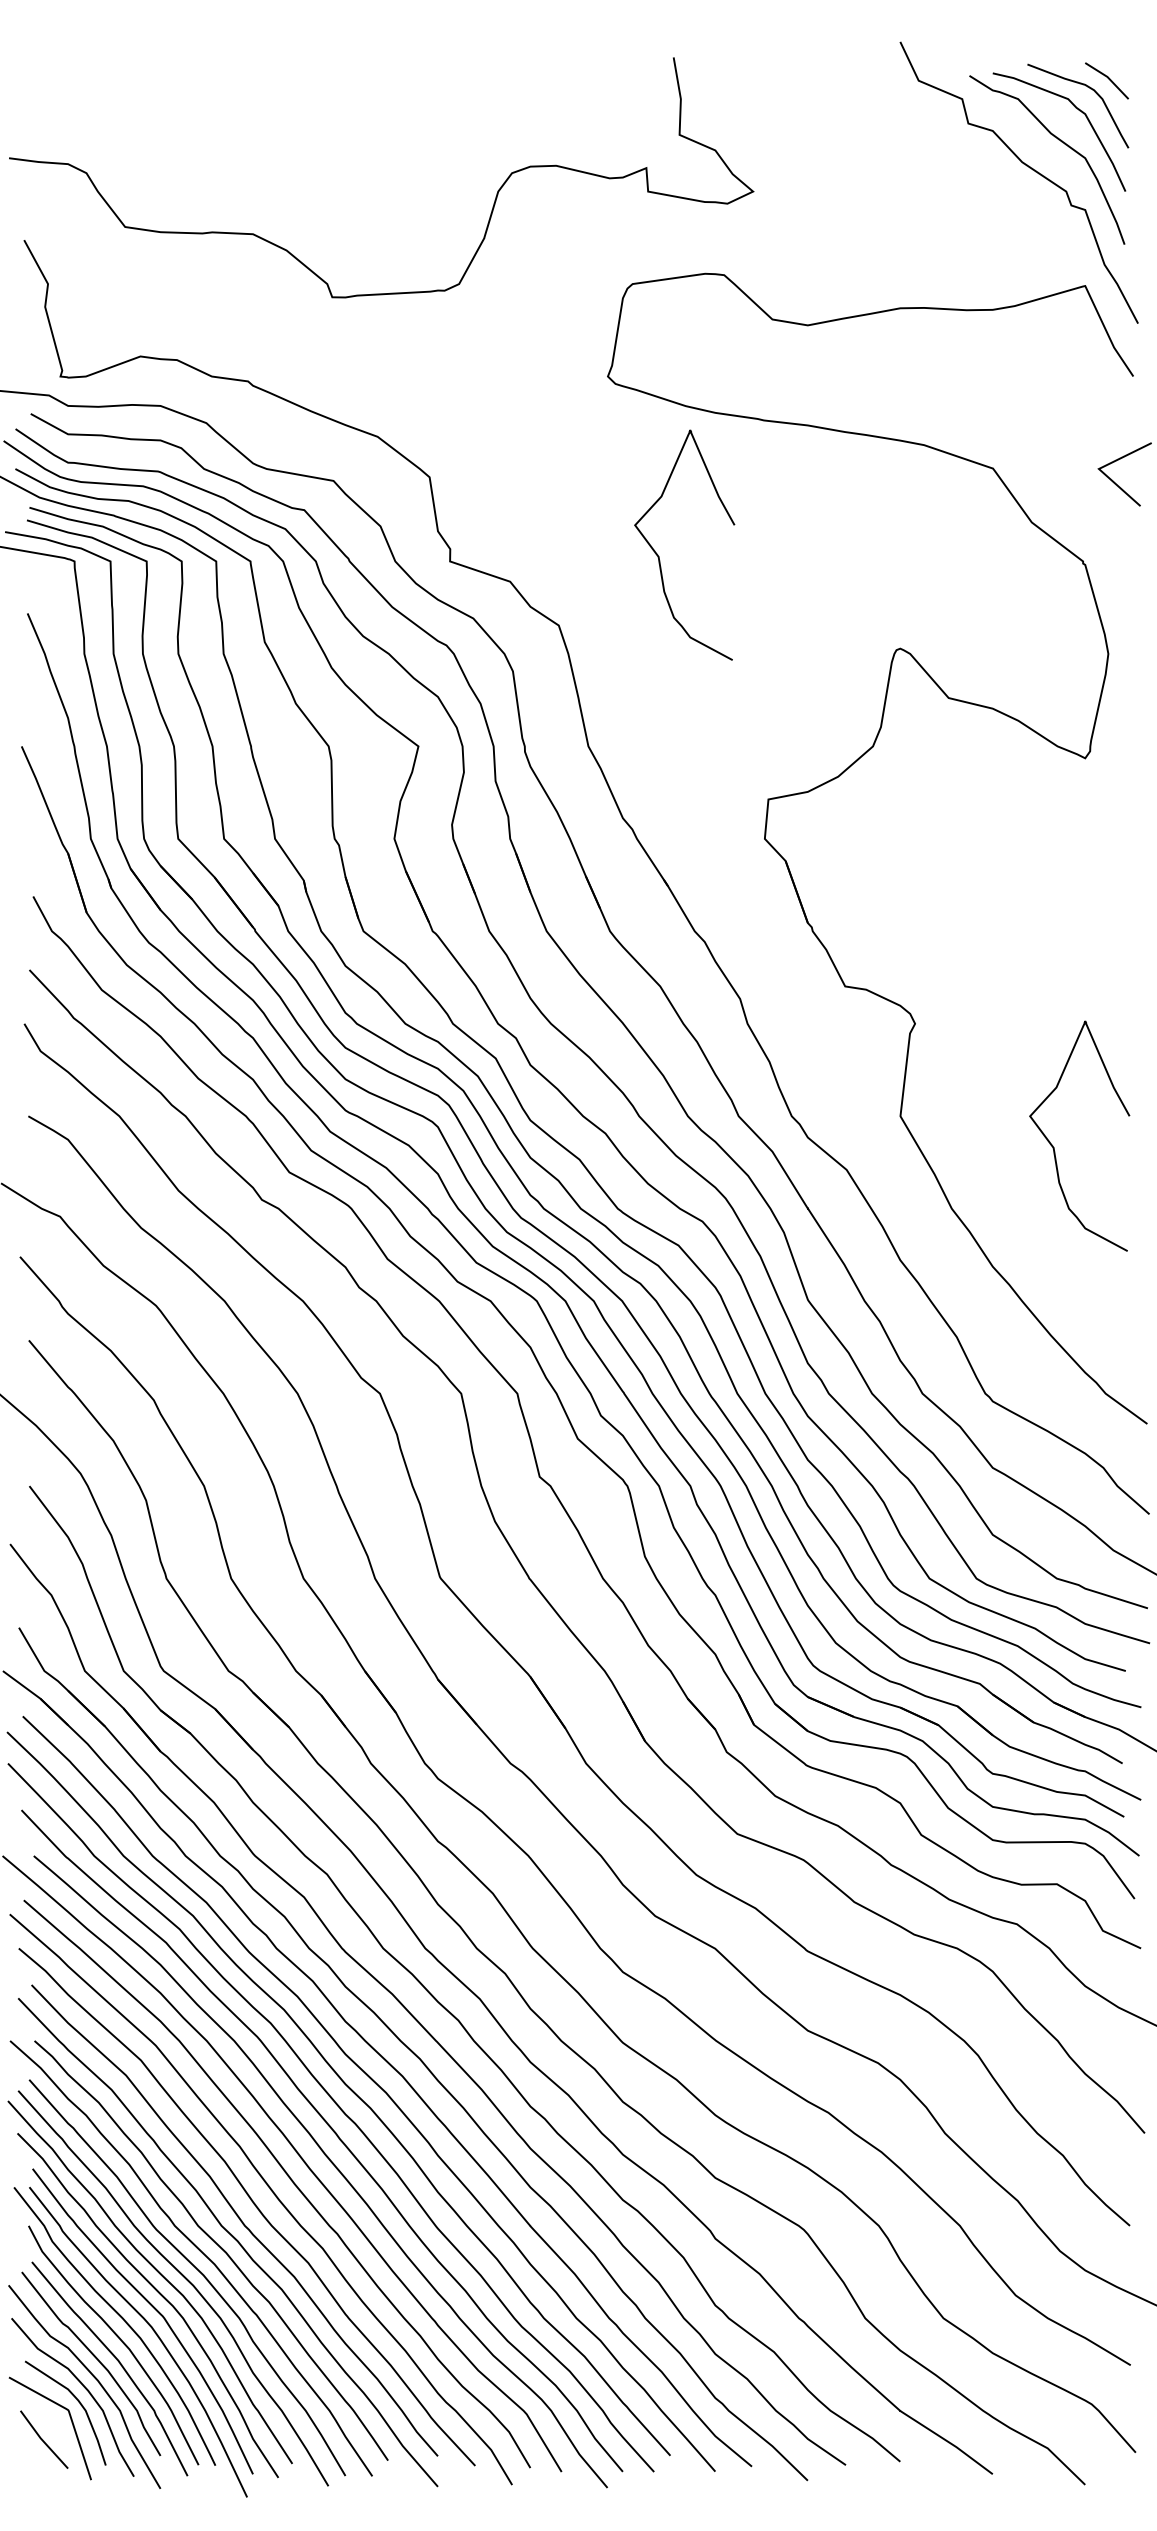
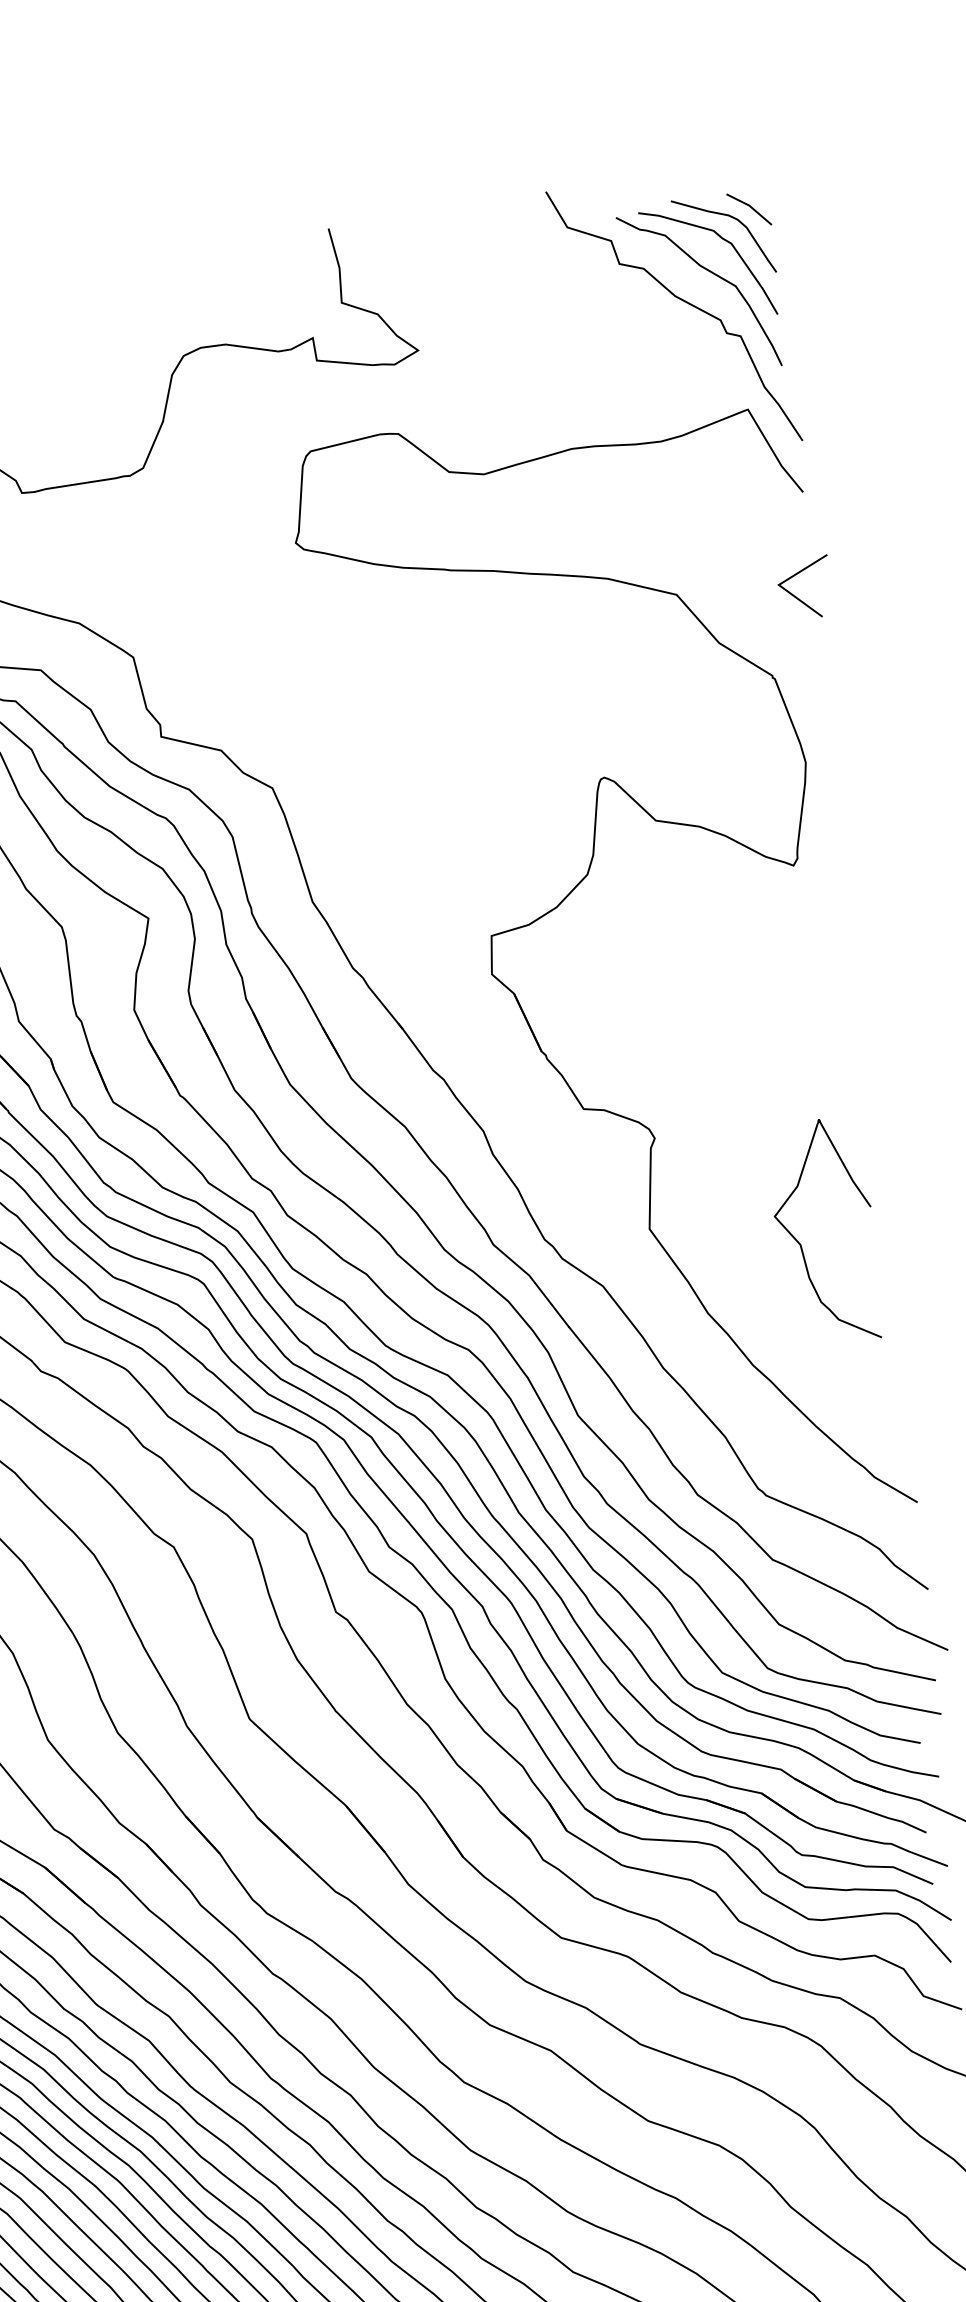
curve: (659, 556) -> (362, 711), removed

